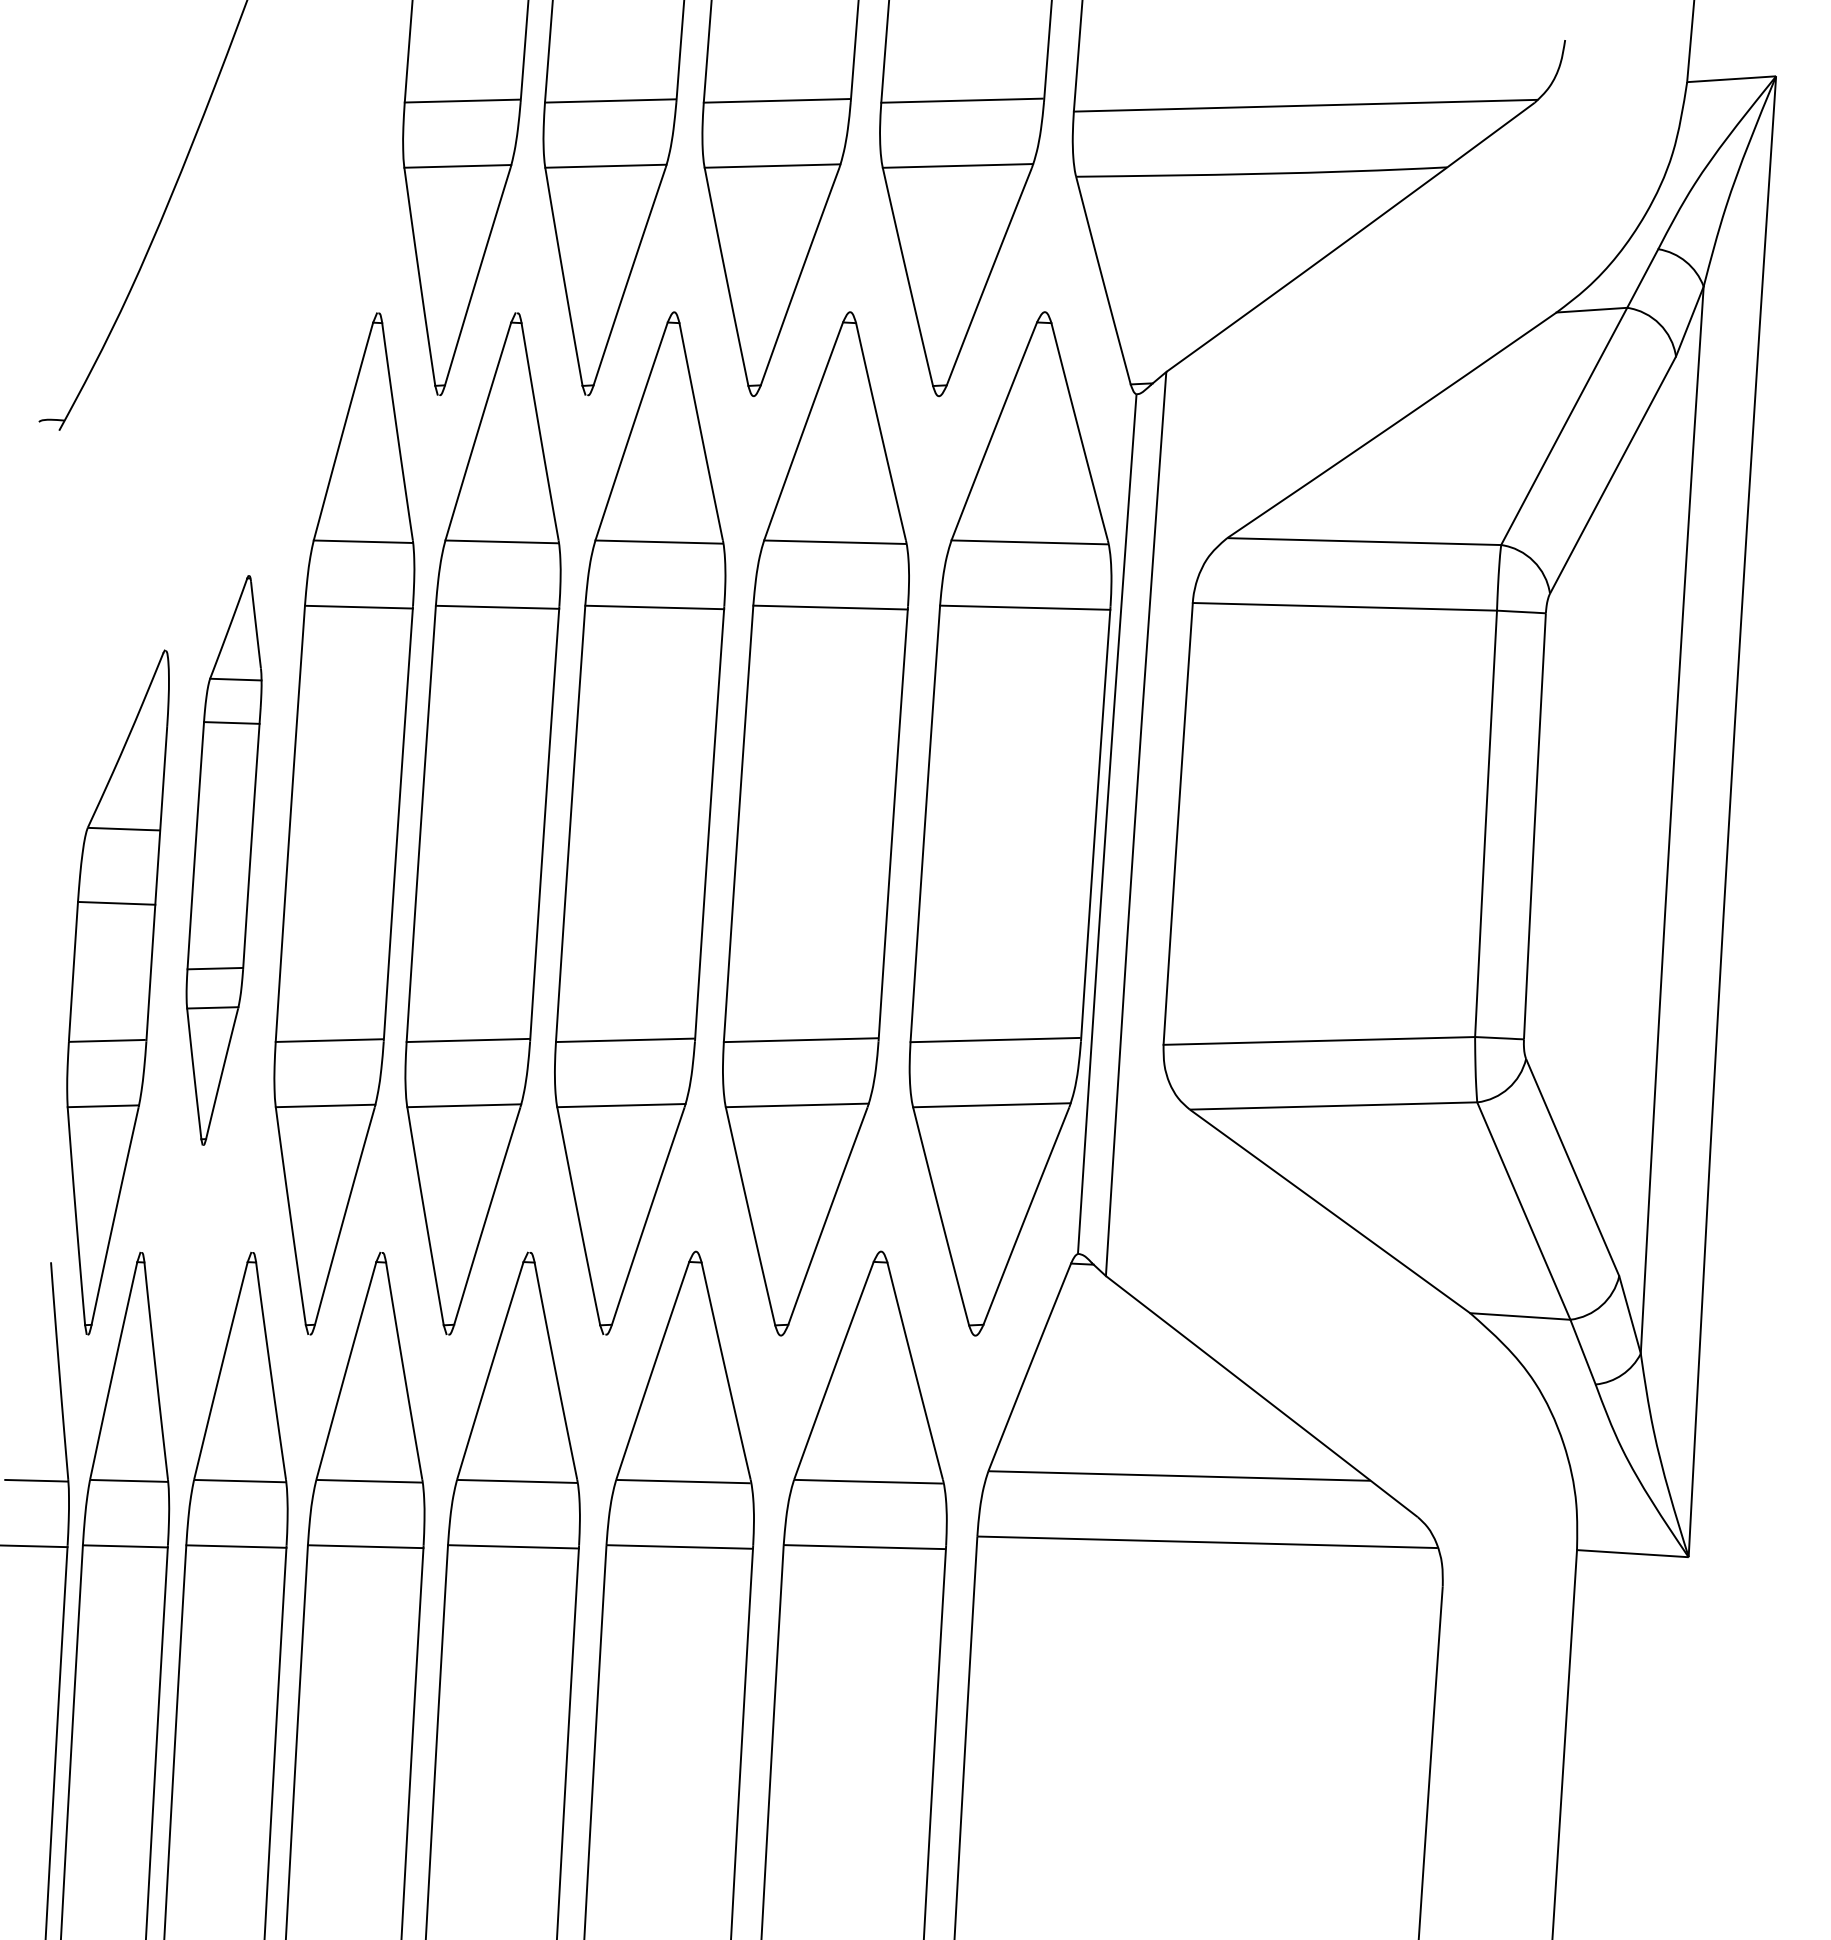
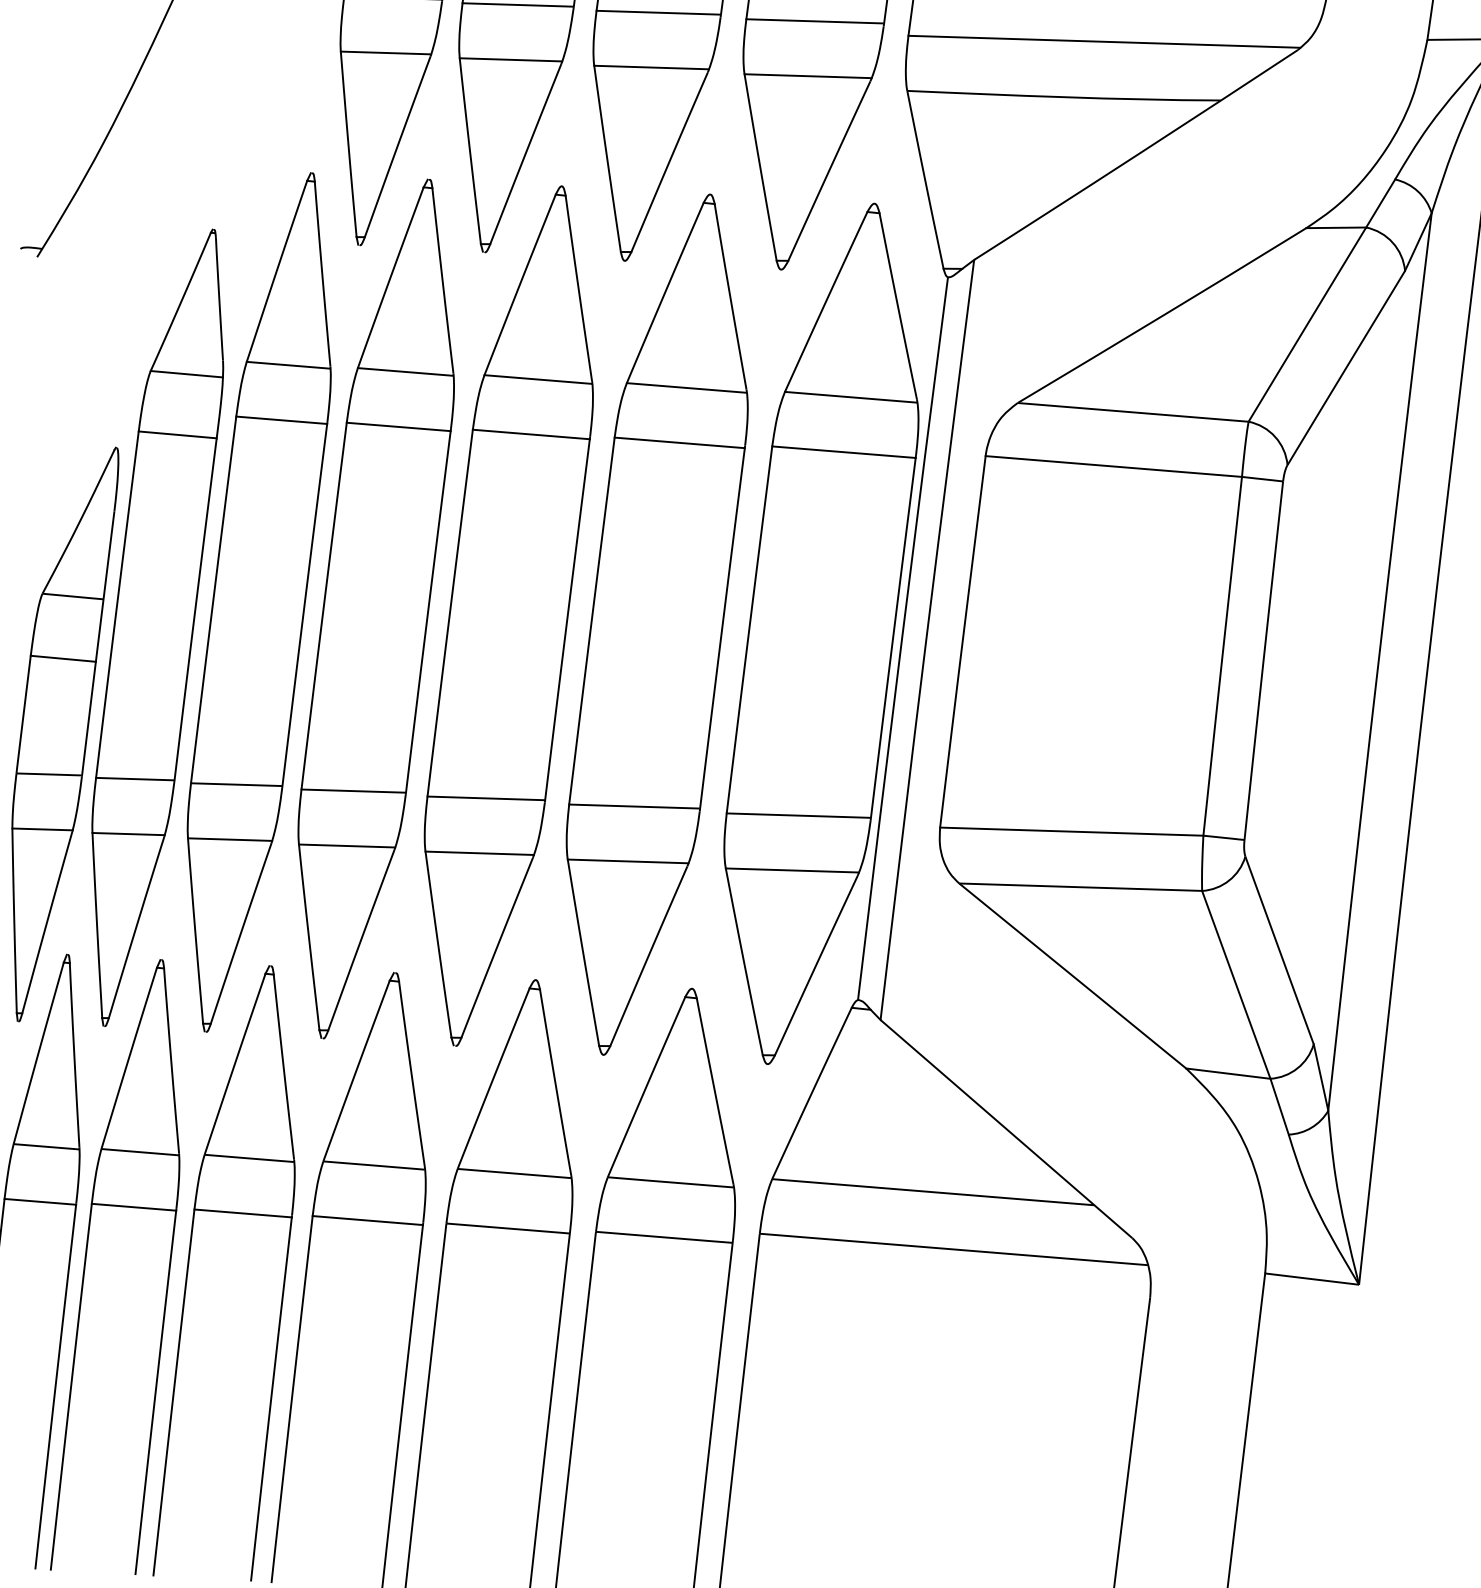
part: (223, 860) -> (155, 627), size x1.67

